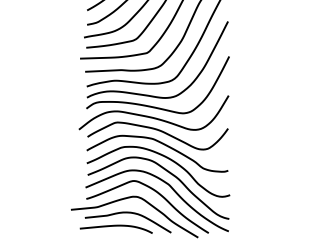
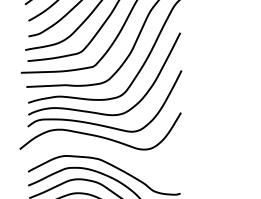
curve: (158, 131) -> (105, 151), removed

